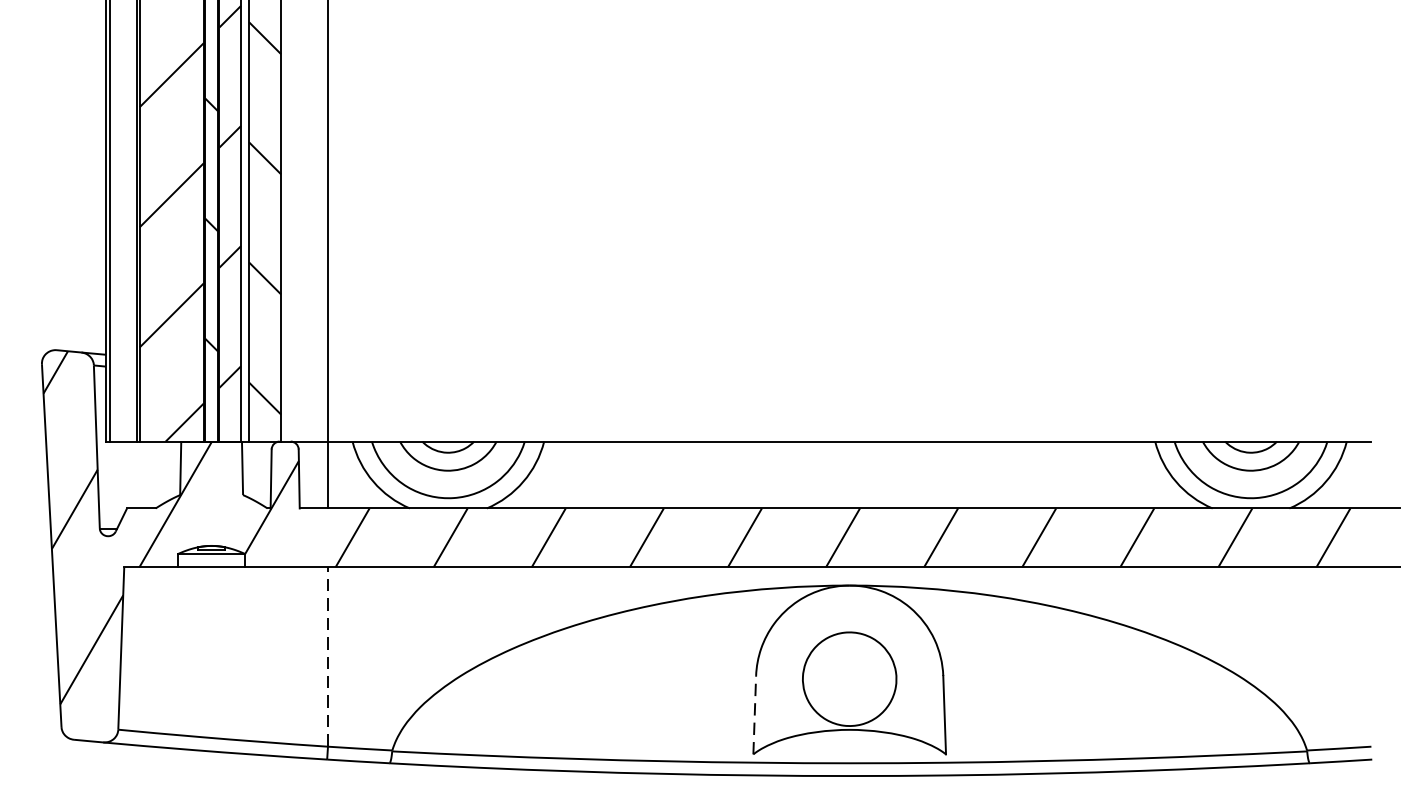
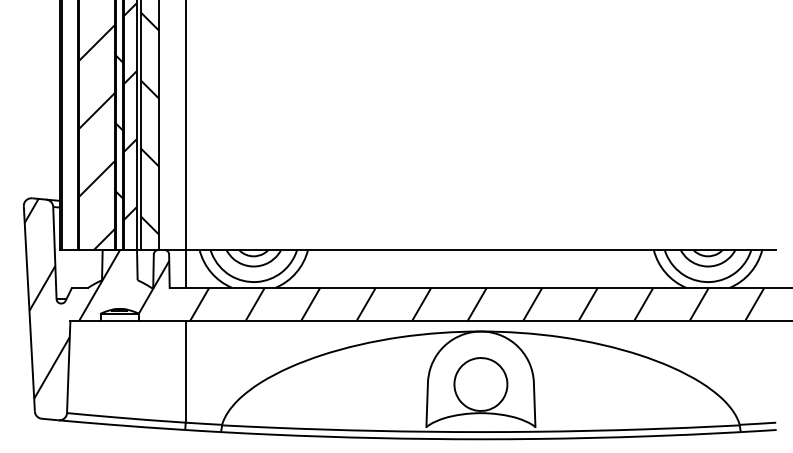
line: (327, 656) -> (185, 371), dashed -> solid
line: (755, 714) -> (427, 404), dashed -> solid

